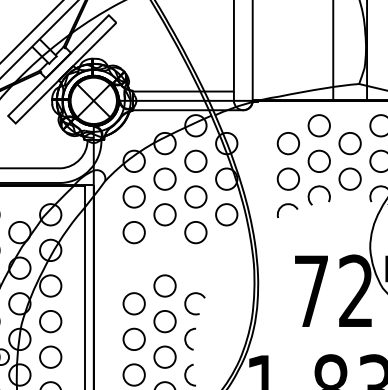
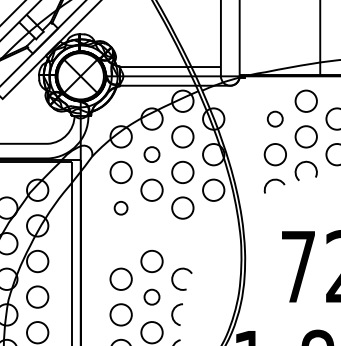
circle: (287, 143) -> (274, 118), size x0.7
circle: (164, 178) -> (151, 153), size x0.7
circle: (133, 232) -> (120, 207), size x0.6
circle: (164, 321) -> (151, 296), size x0.7

